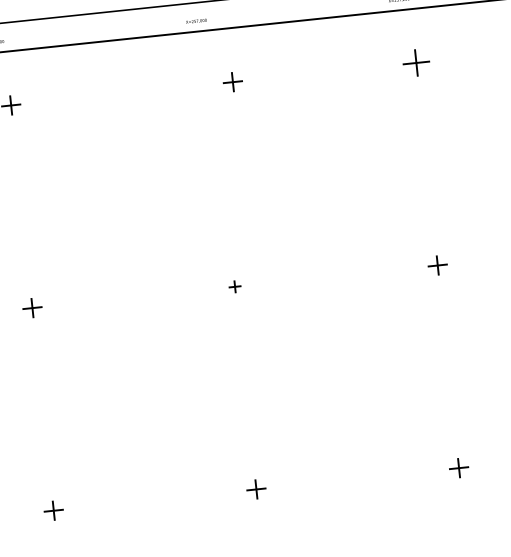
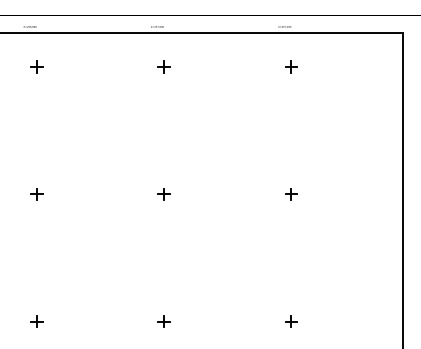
part: (416, 61) -> (291, 66), size x0.71
part: (231, 81) -> (163, 66), moved
part: (234, 286) -> (163, 194), size x1.67

